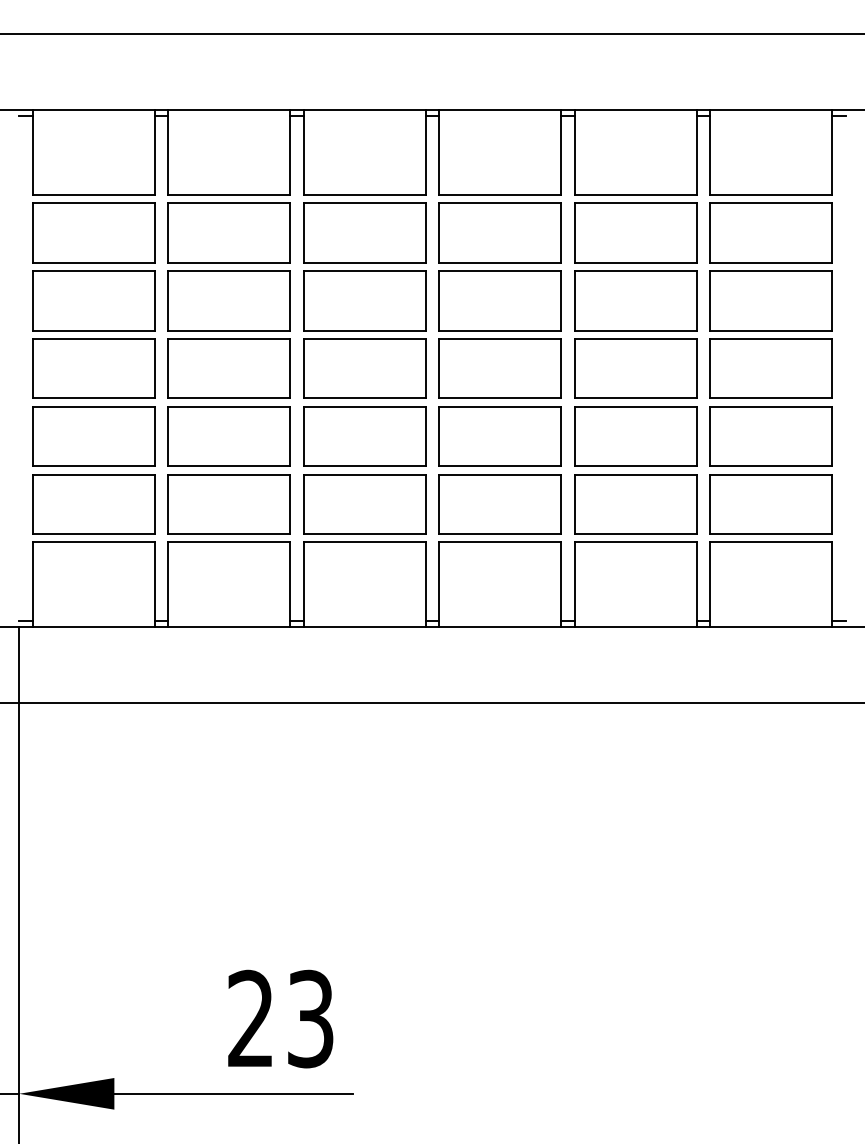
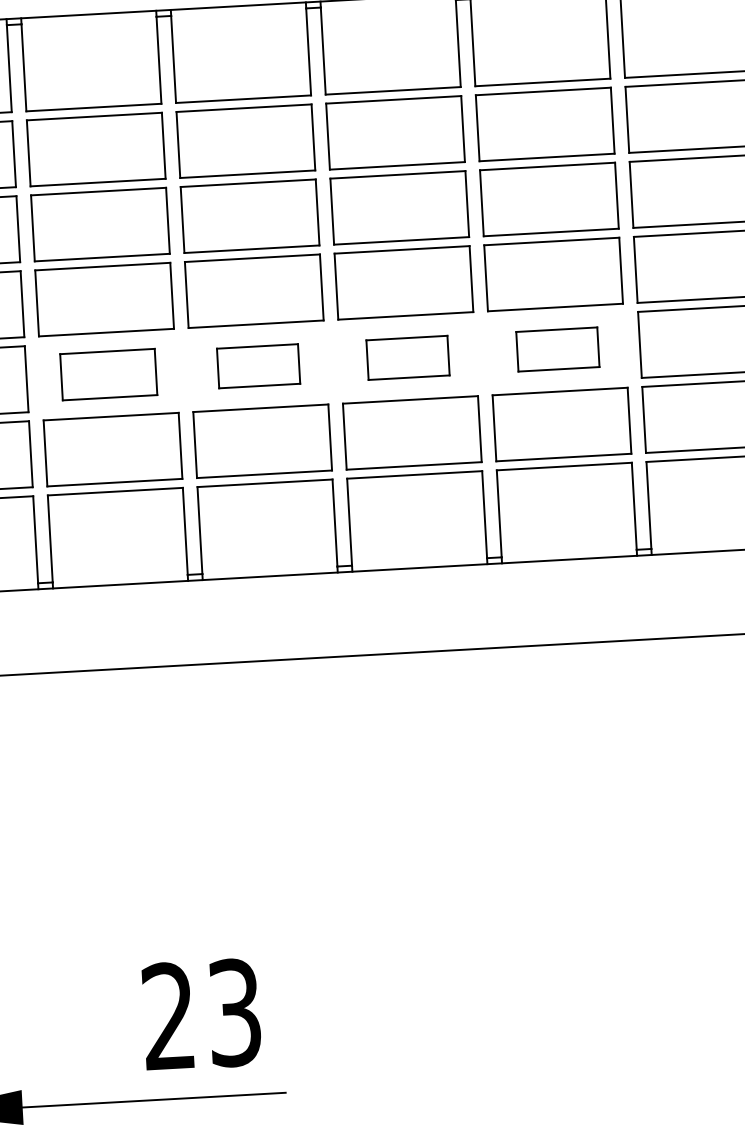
part: (228, 436) -> (108, 374), size x0.7
part: (364, 436) -> (258, 366), size x0.6
part: (499, 436) -> (407, 357), size x0.6
part: (635, 436) -> (557, 349), size x0.6

